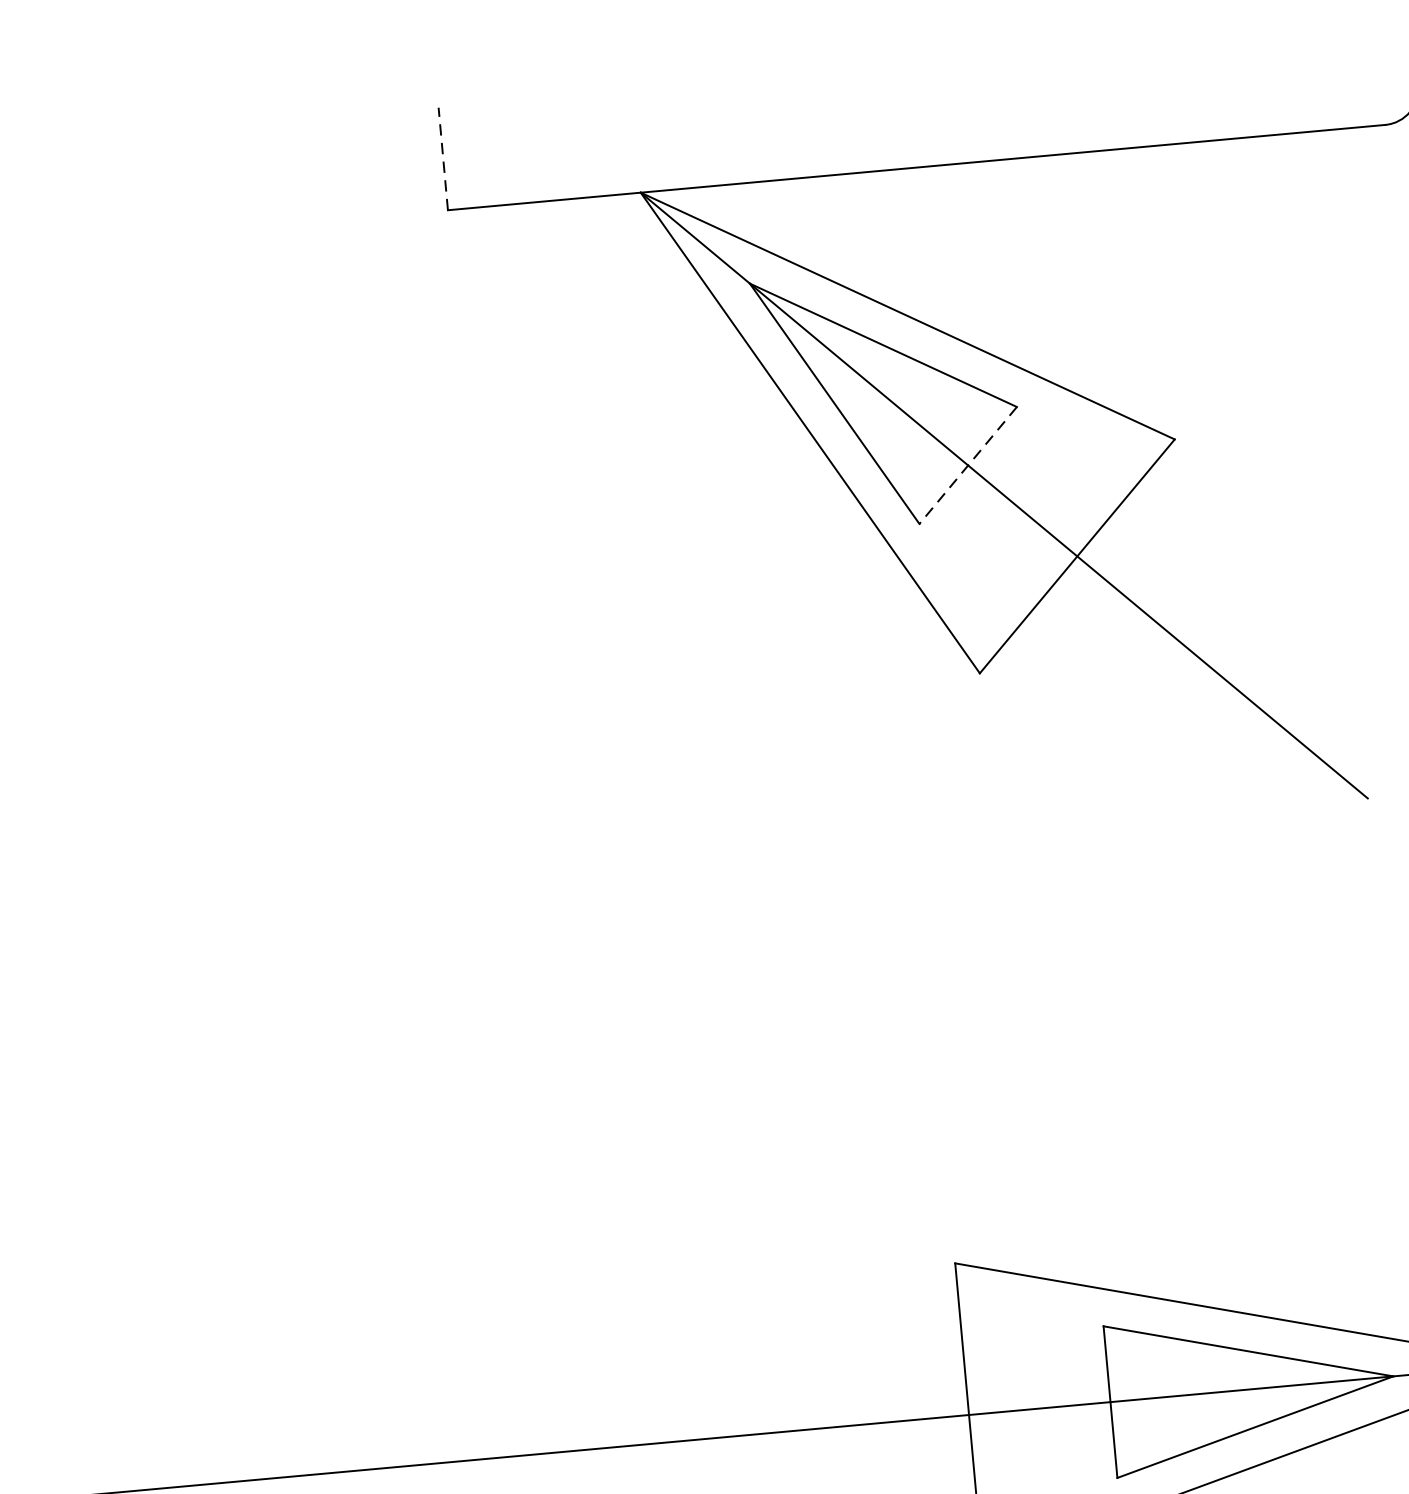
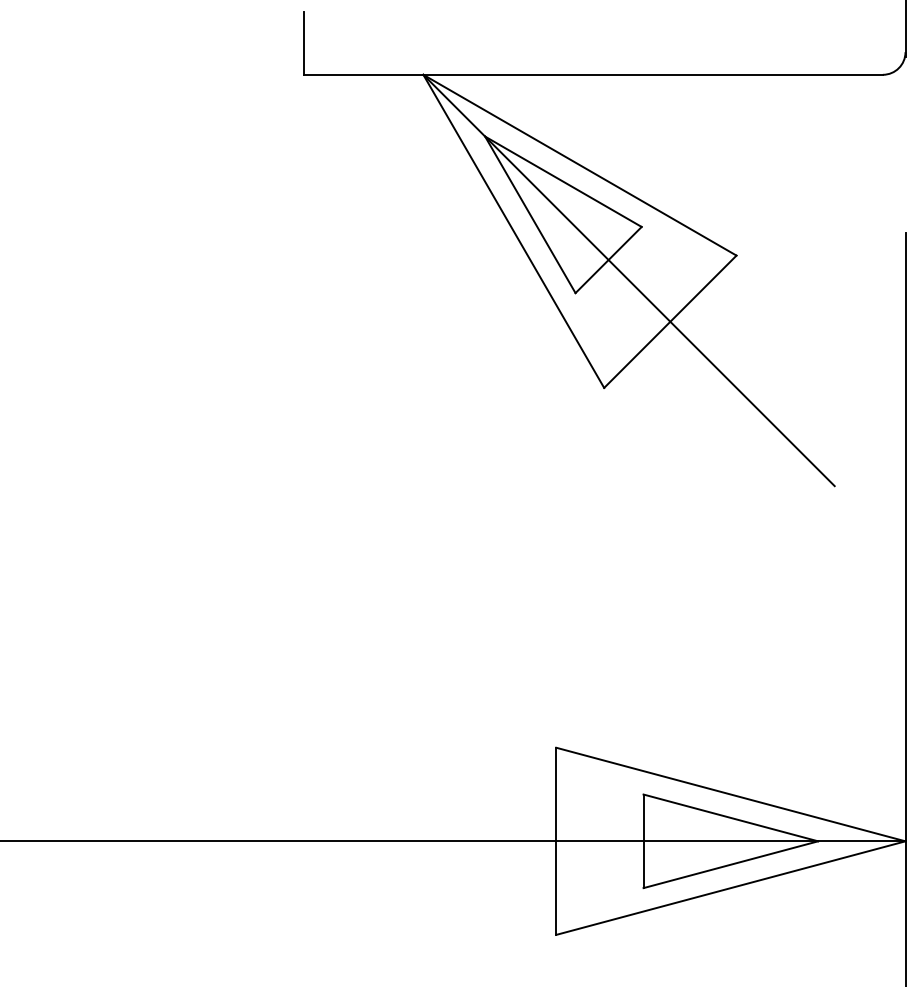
line: (443, 159) -> (304, 43), dashed -> solid
line: (968, 466) -> (608, 260), dashed -> solid

